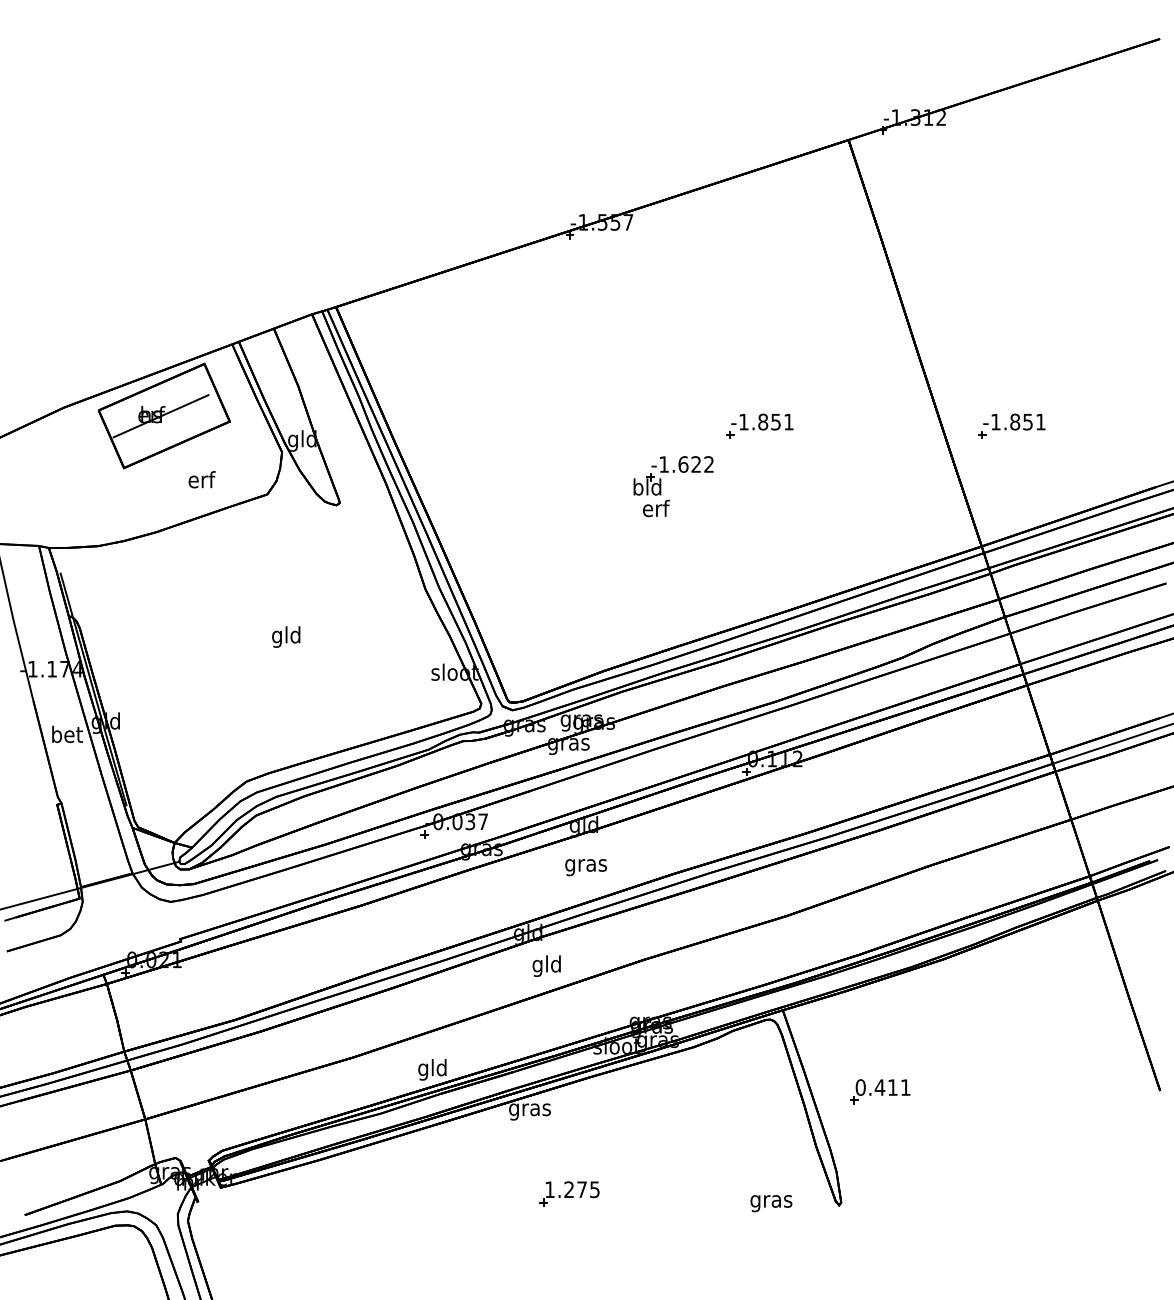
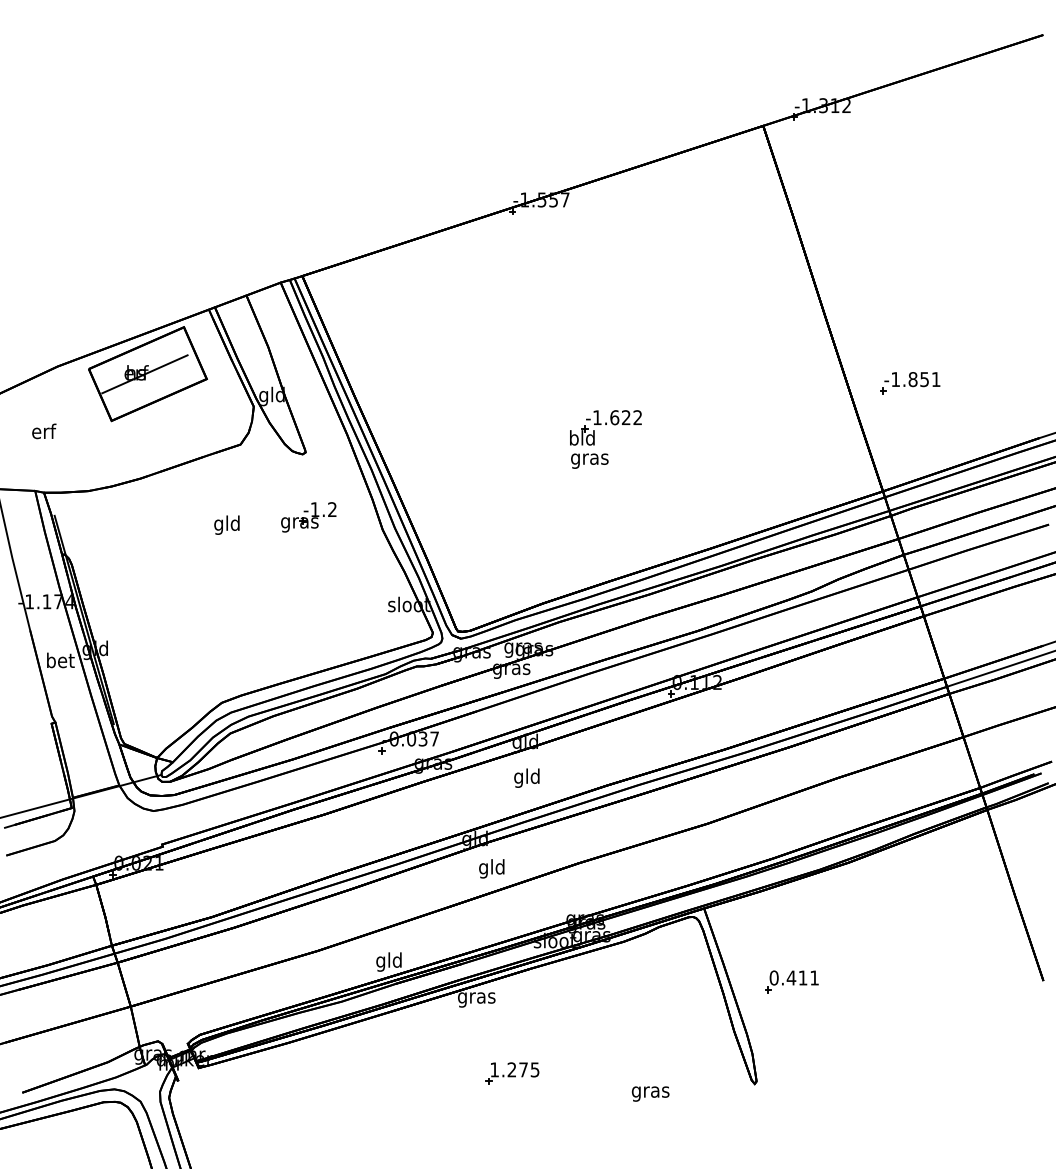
part: (759, 425) -> (683, 382), removed
text: (201, 479) -> (43, 431), moved
text: (655, 510) -> (589, 459), erf -> gras
part: (342, 575) -> (308, 517), added
text: (286, 636) -> (227, 524), moved
text: (586, 865) -> (527, 778), gras -> gld
text: (771, 1203) -> (650, 1093), moved

